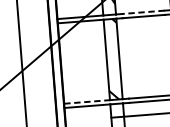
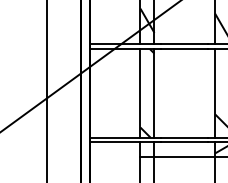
line: (143, 12) -> (184, 44), dashed -> solid
line: (87, 101) -> (115, 137), dashed -> solid

